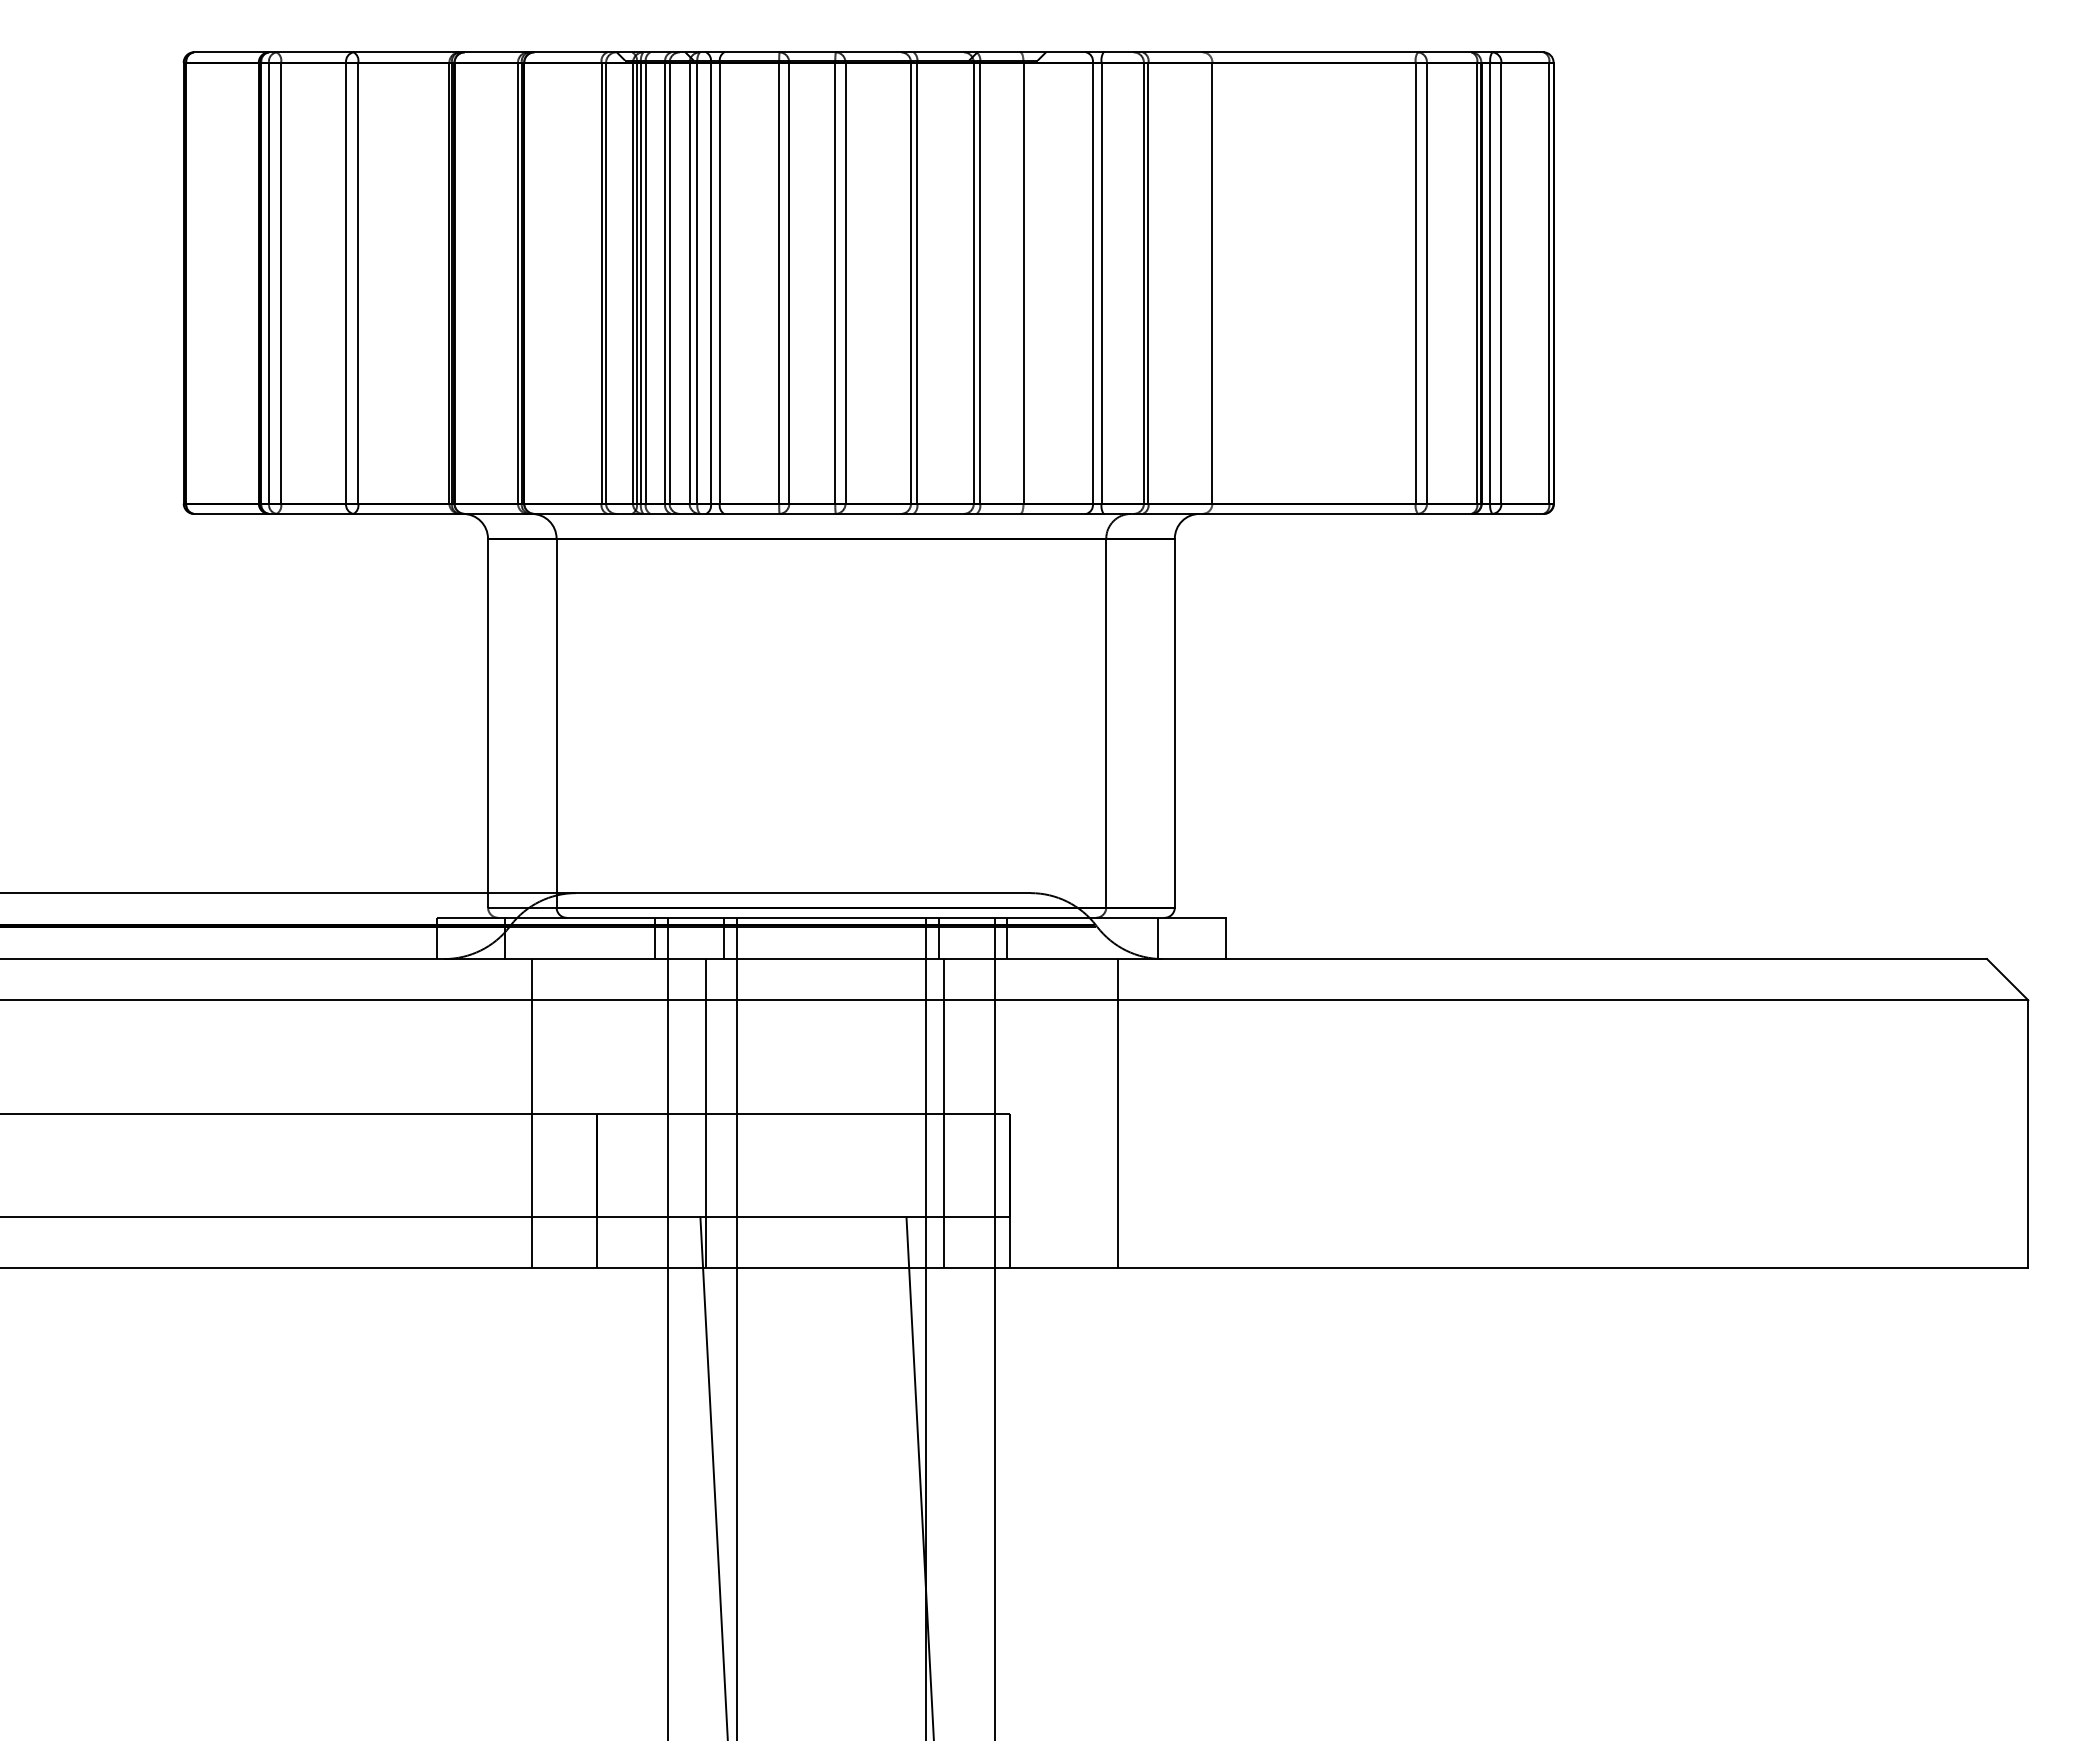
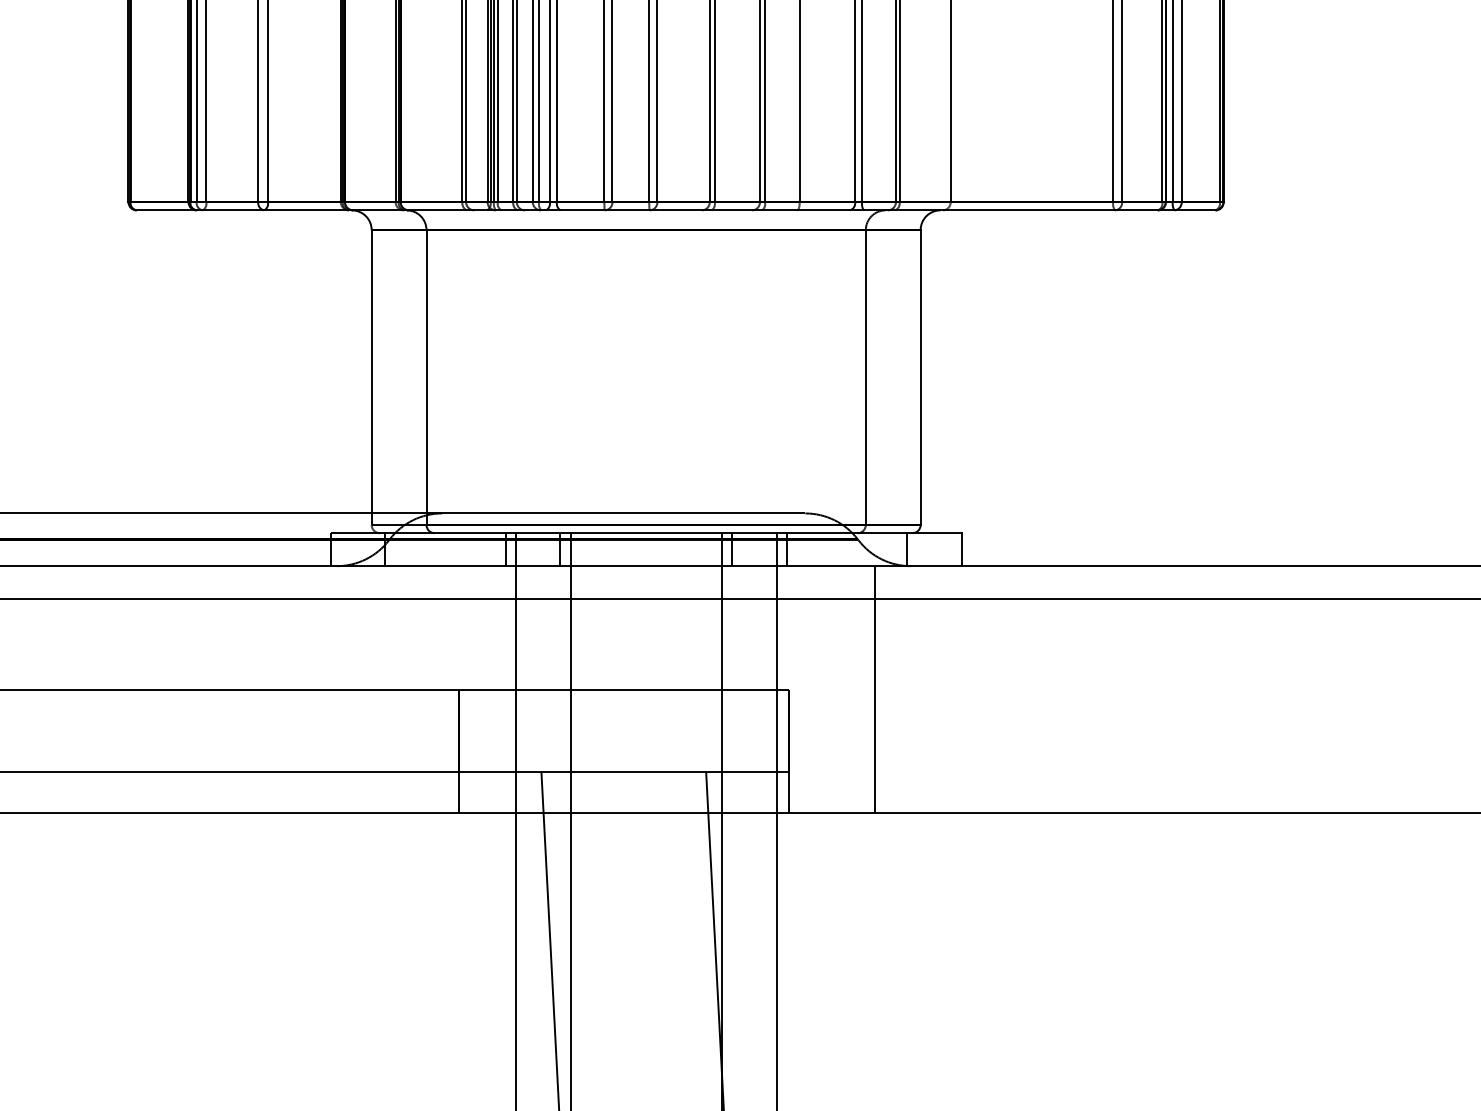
line: (532, 1113) -> (407, 689), removed
line: (706, 1113) -> (546, 689), removed
line: (944, 1113) -> (736, 689), removed

